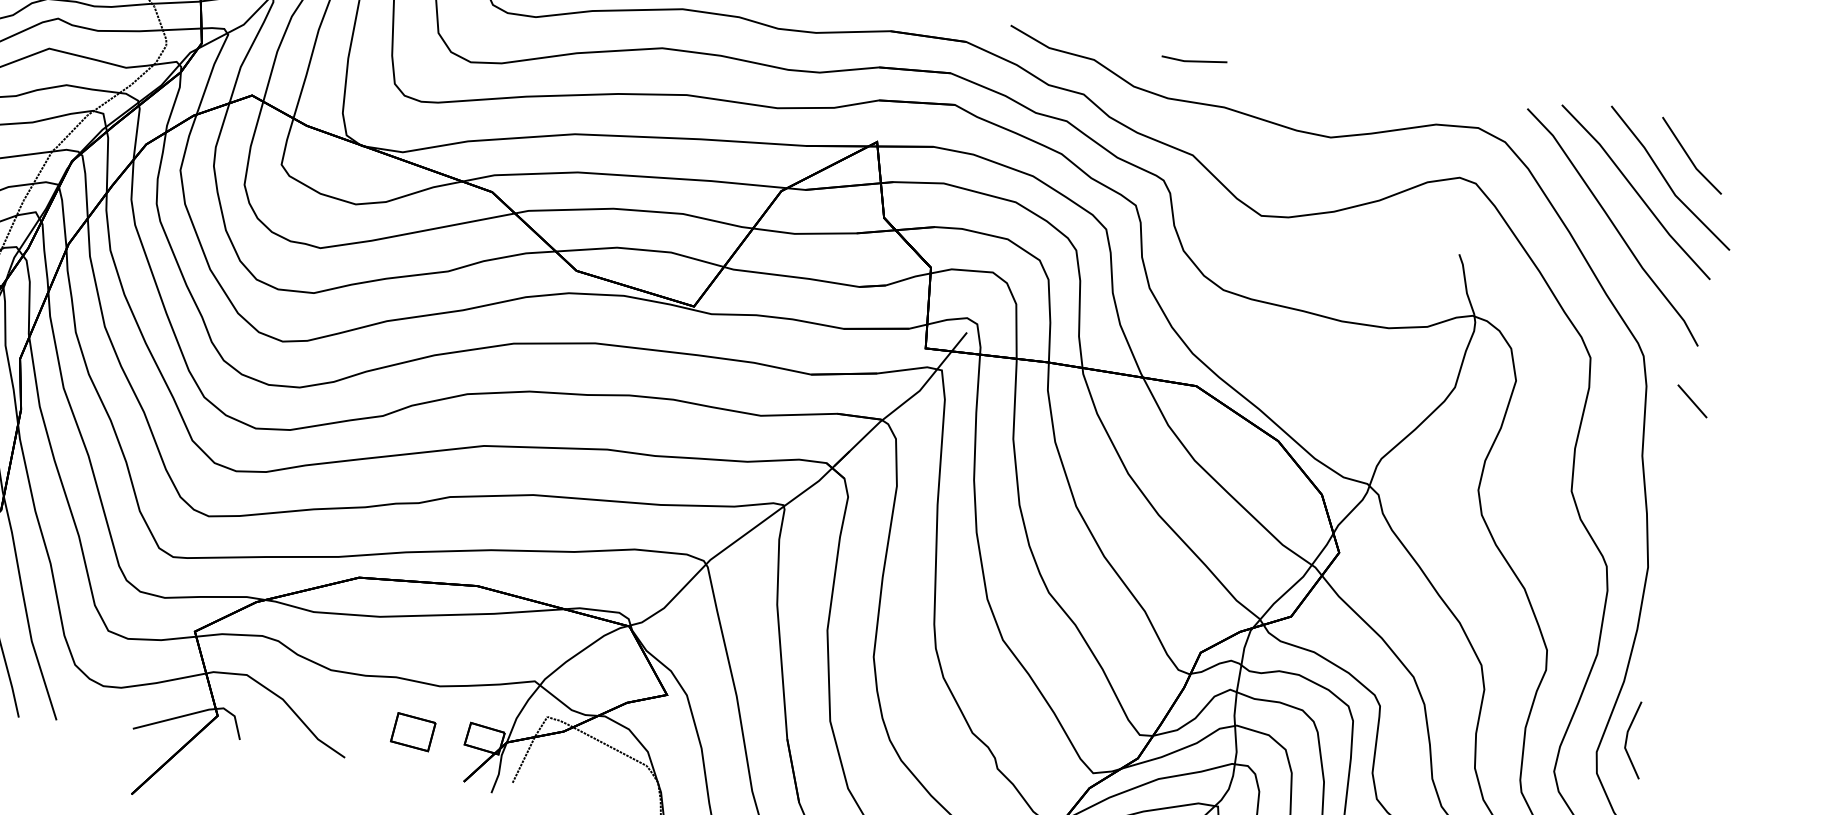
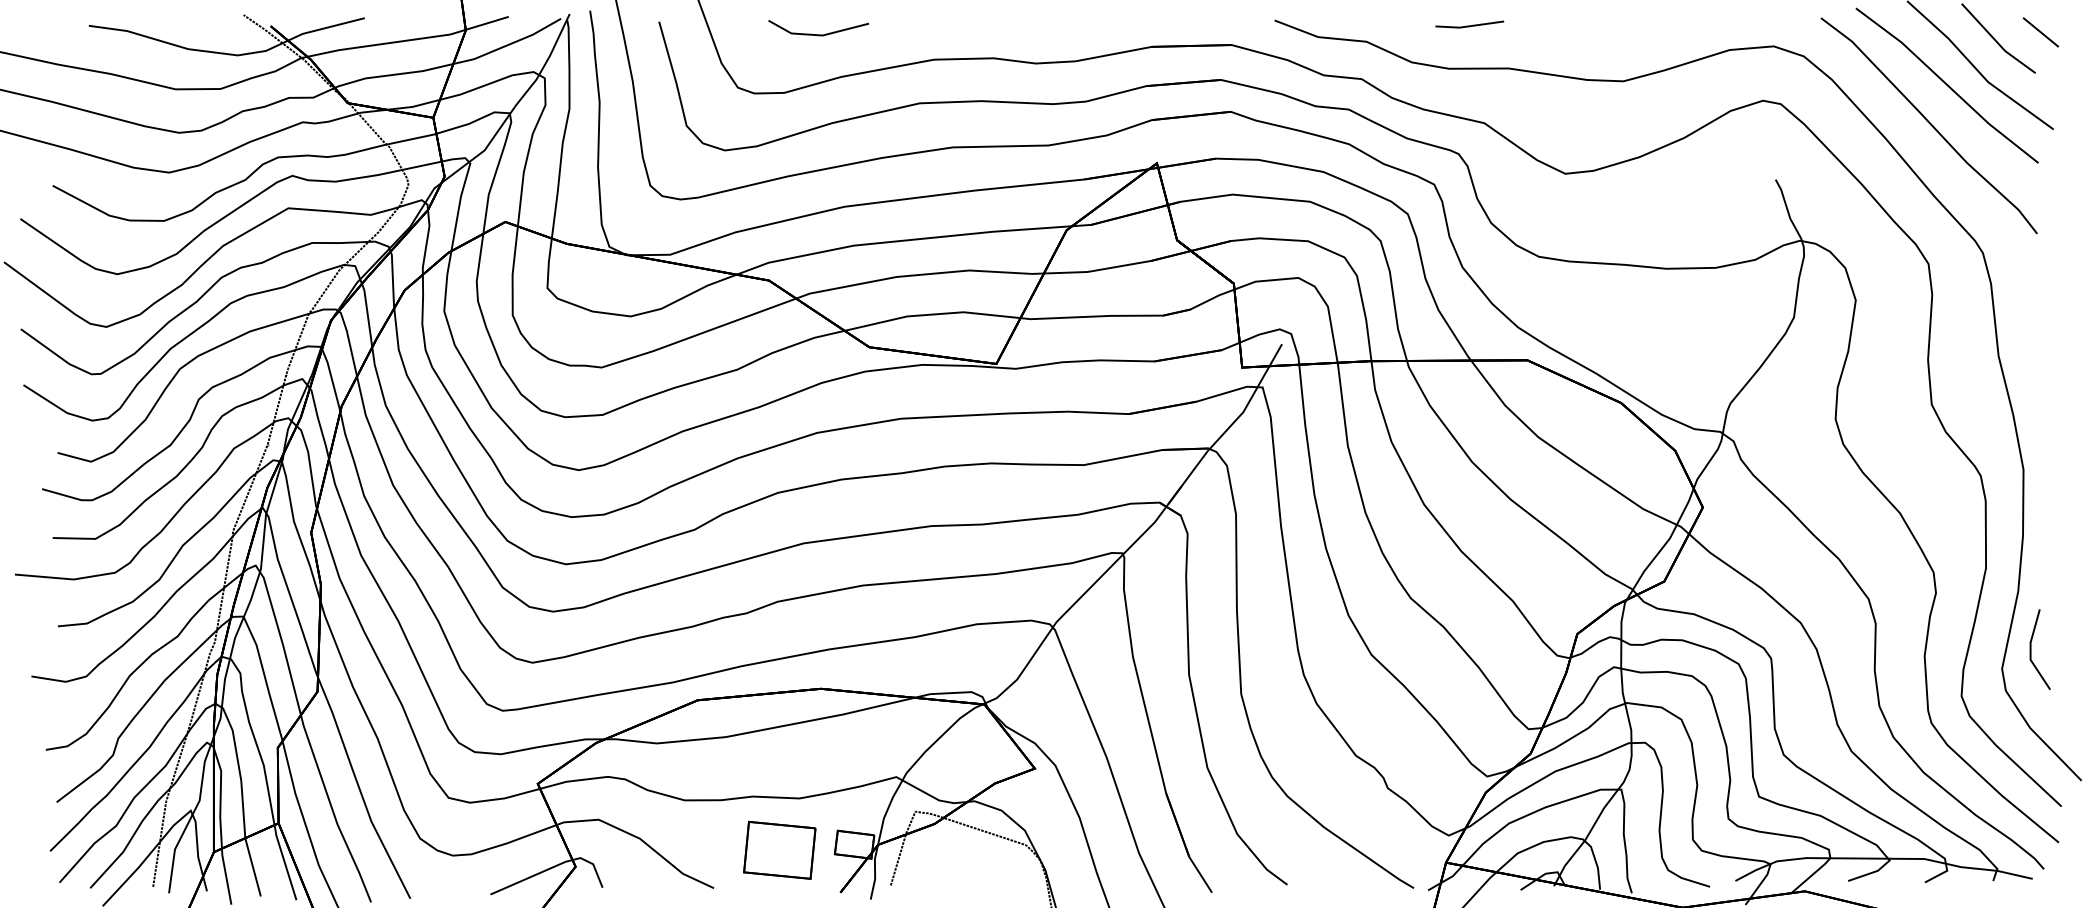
line: (1692, 401) -> (2040, 32), moved
part: (413, 731) -> (779, 849), size x1.67

